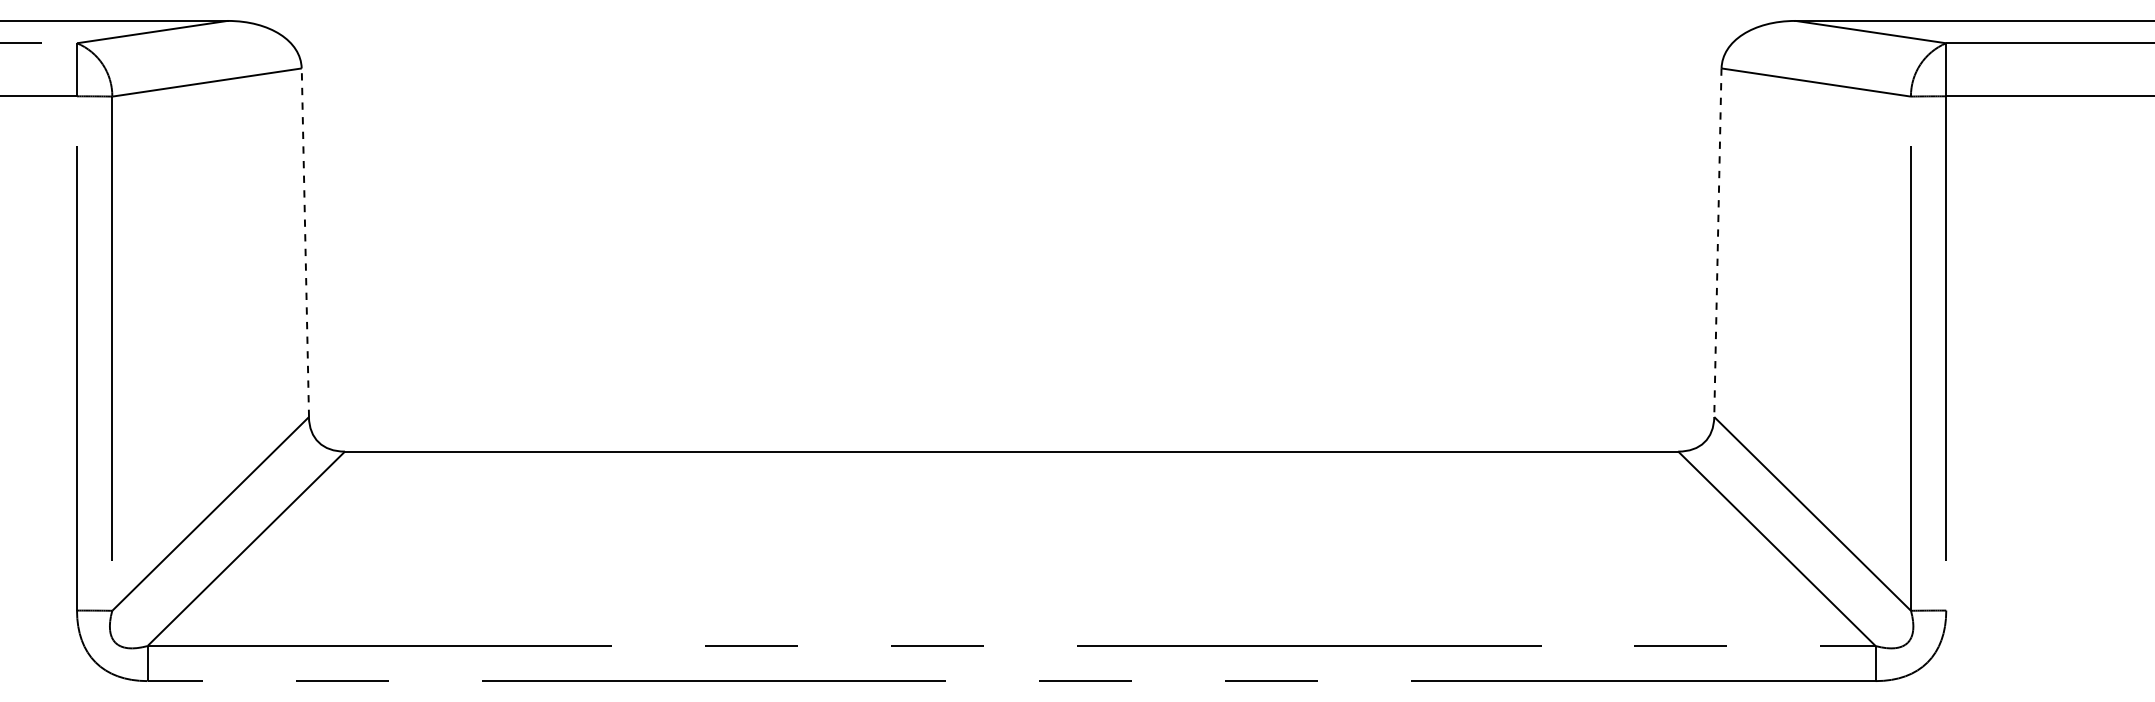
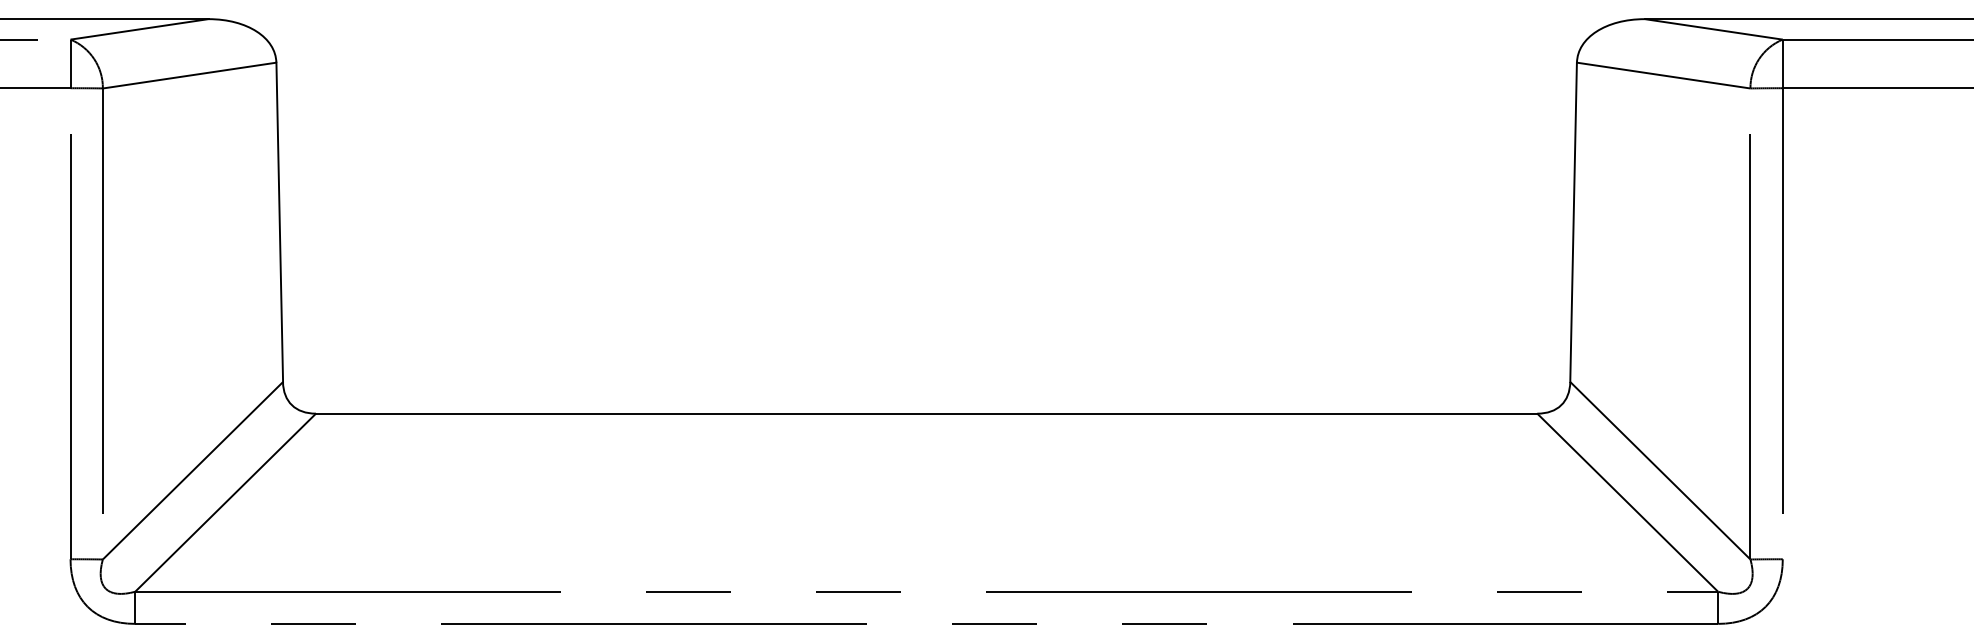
line: (305, 242) -> (279, 222), dashed -> solid
line: (1717, 243) -> (1573, 223), dashed -> solid

